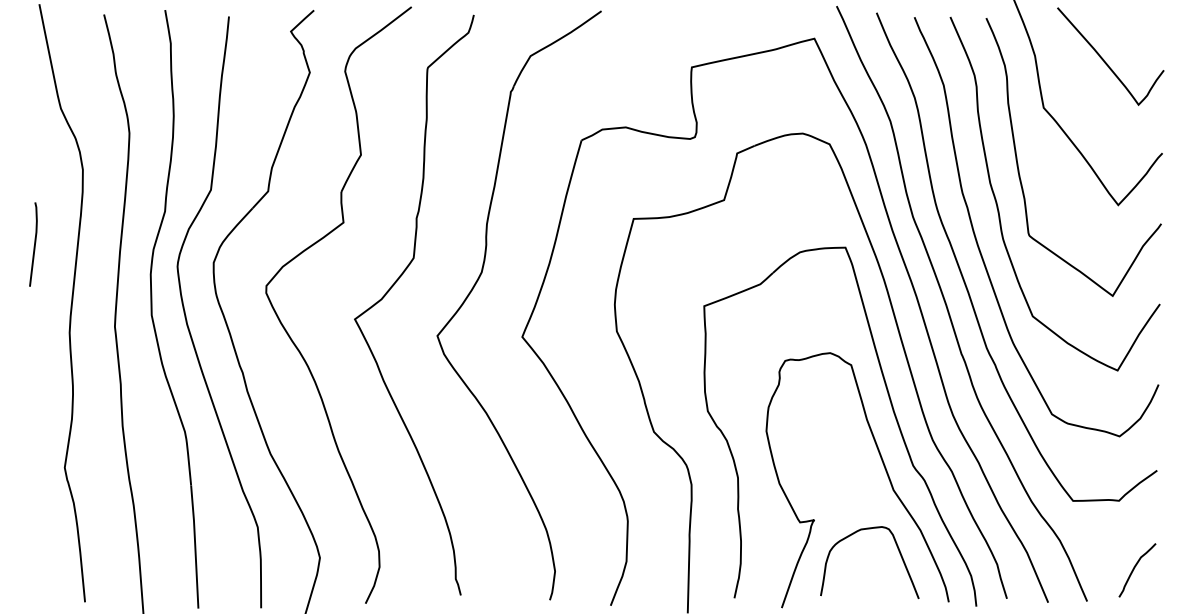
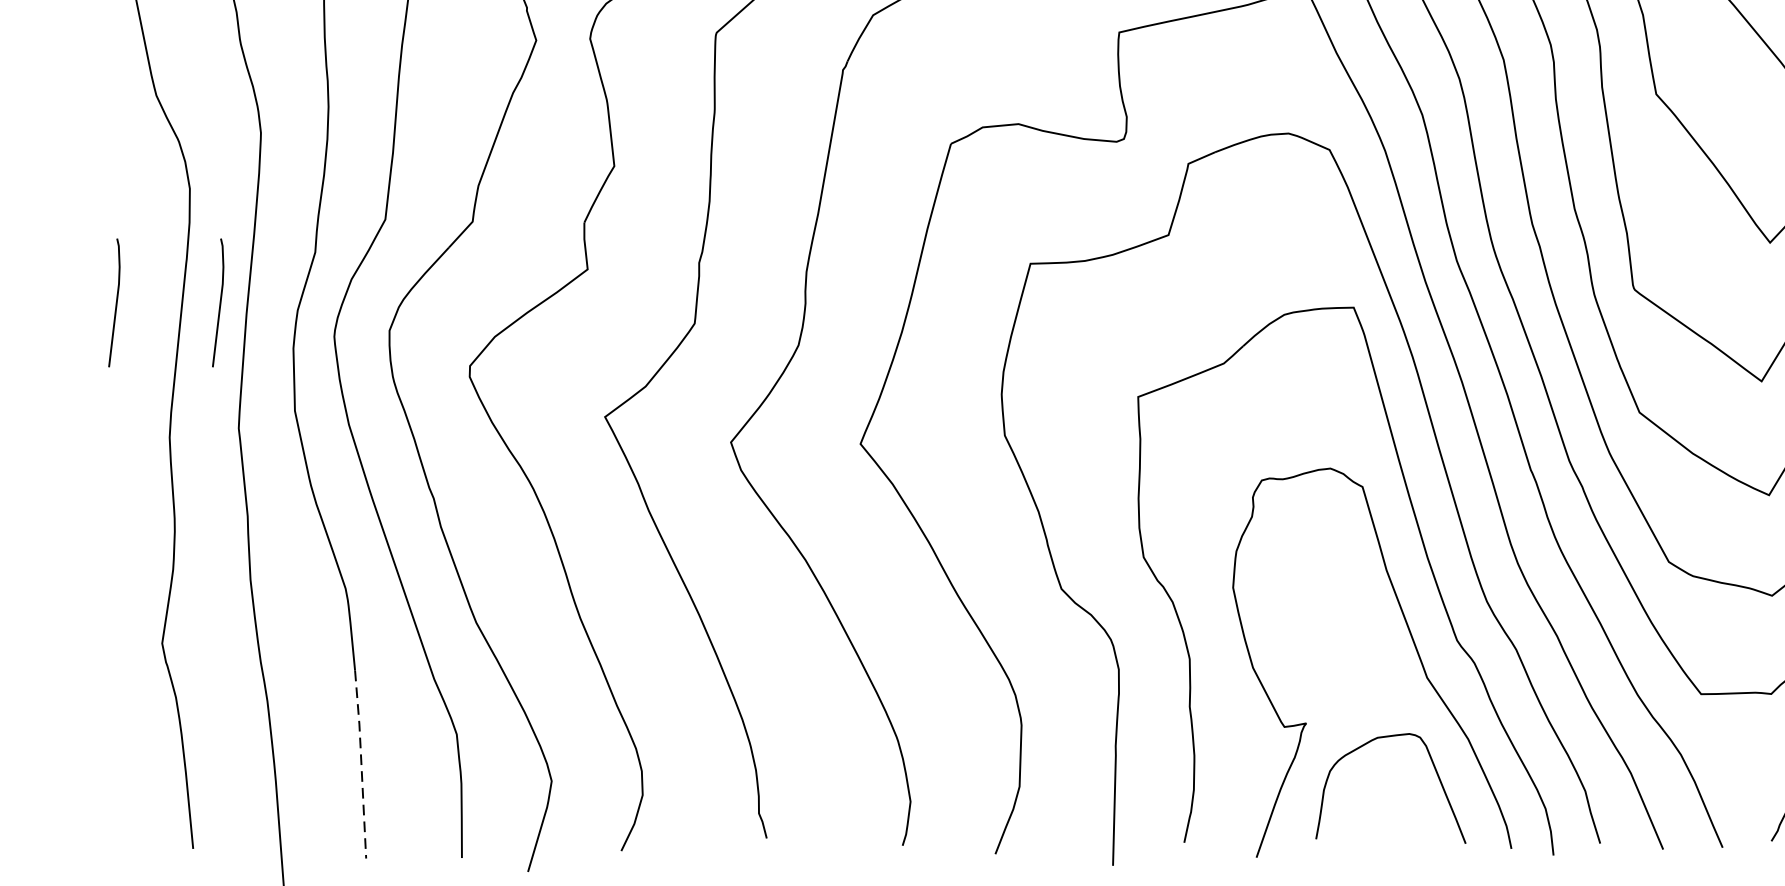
line: (102, 244) -> (219, 302), added
line: (195, 546) -> (361, 763), solid -> dashed

